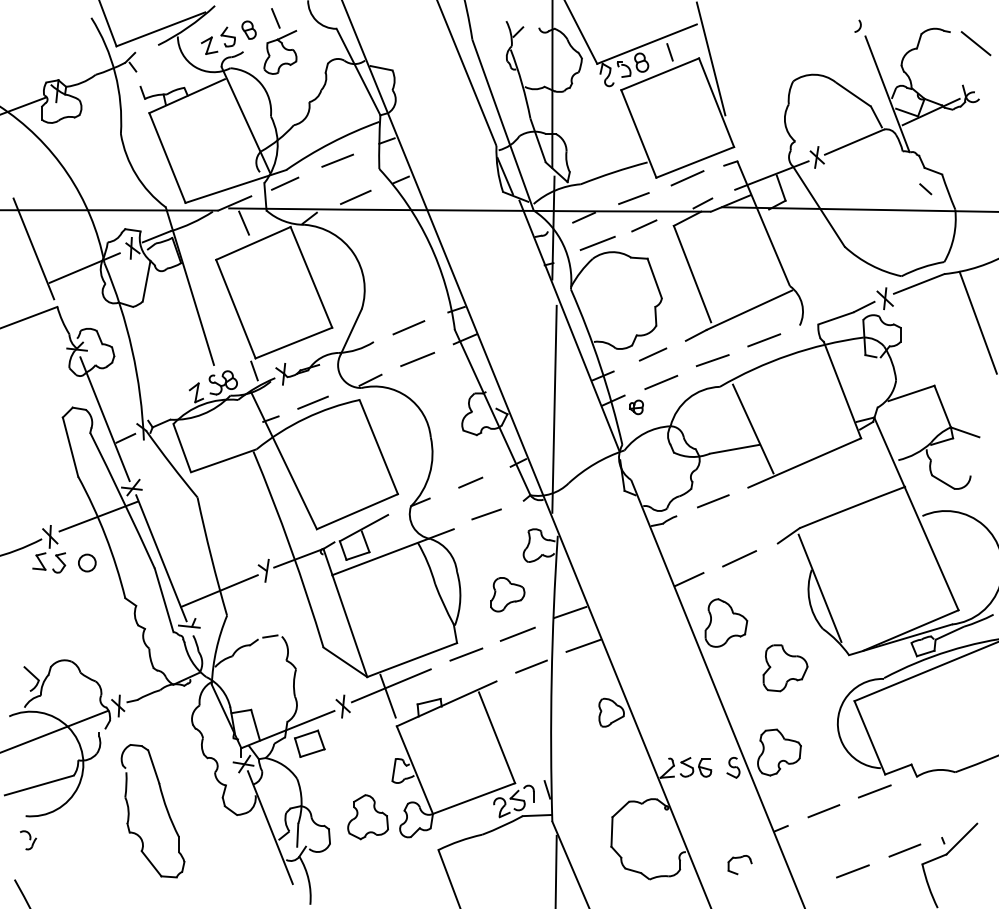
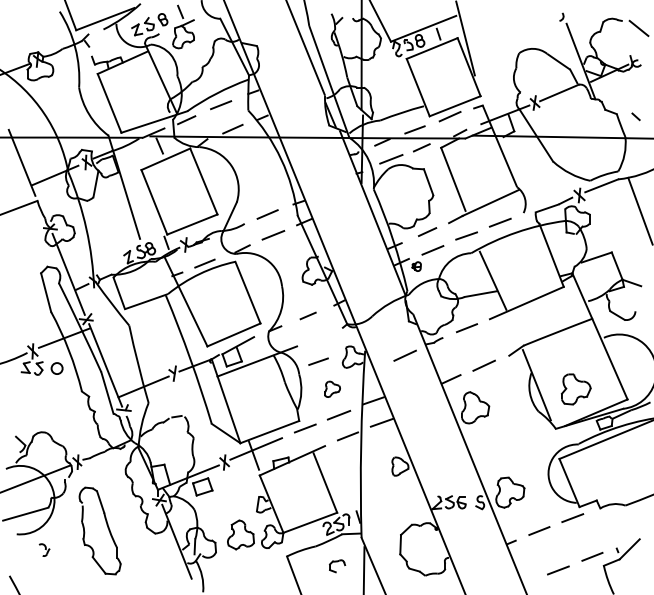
line: (924, 188) -> (635, 116), moved
line: (553, 408) -> (362, 267), removed
line: (486, 514) -> (318, 361), moved
line: (617, 543) -> (404, 355), added
part: (507, 595) -> (332, 389), size x0.7
part: (784, 668) -> (575, 389), moved
part: (28, 839) -> (44, 549), moved
part: (740, 865) -> (337, 566), moved

